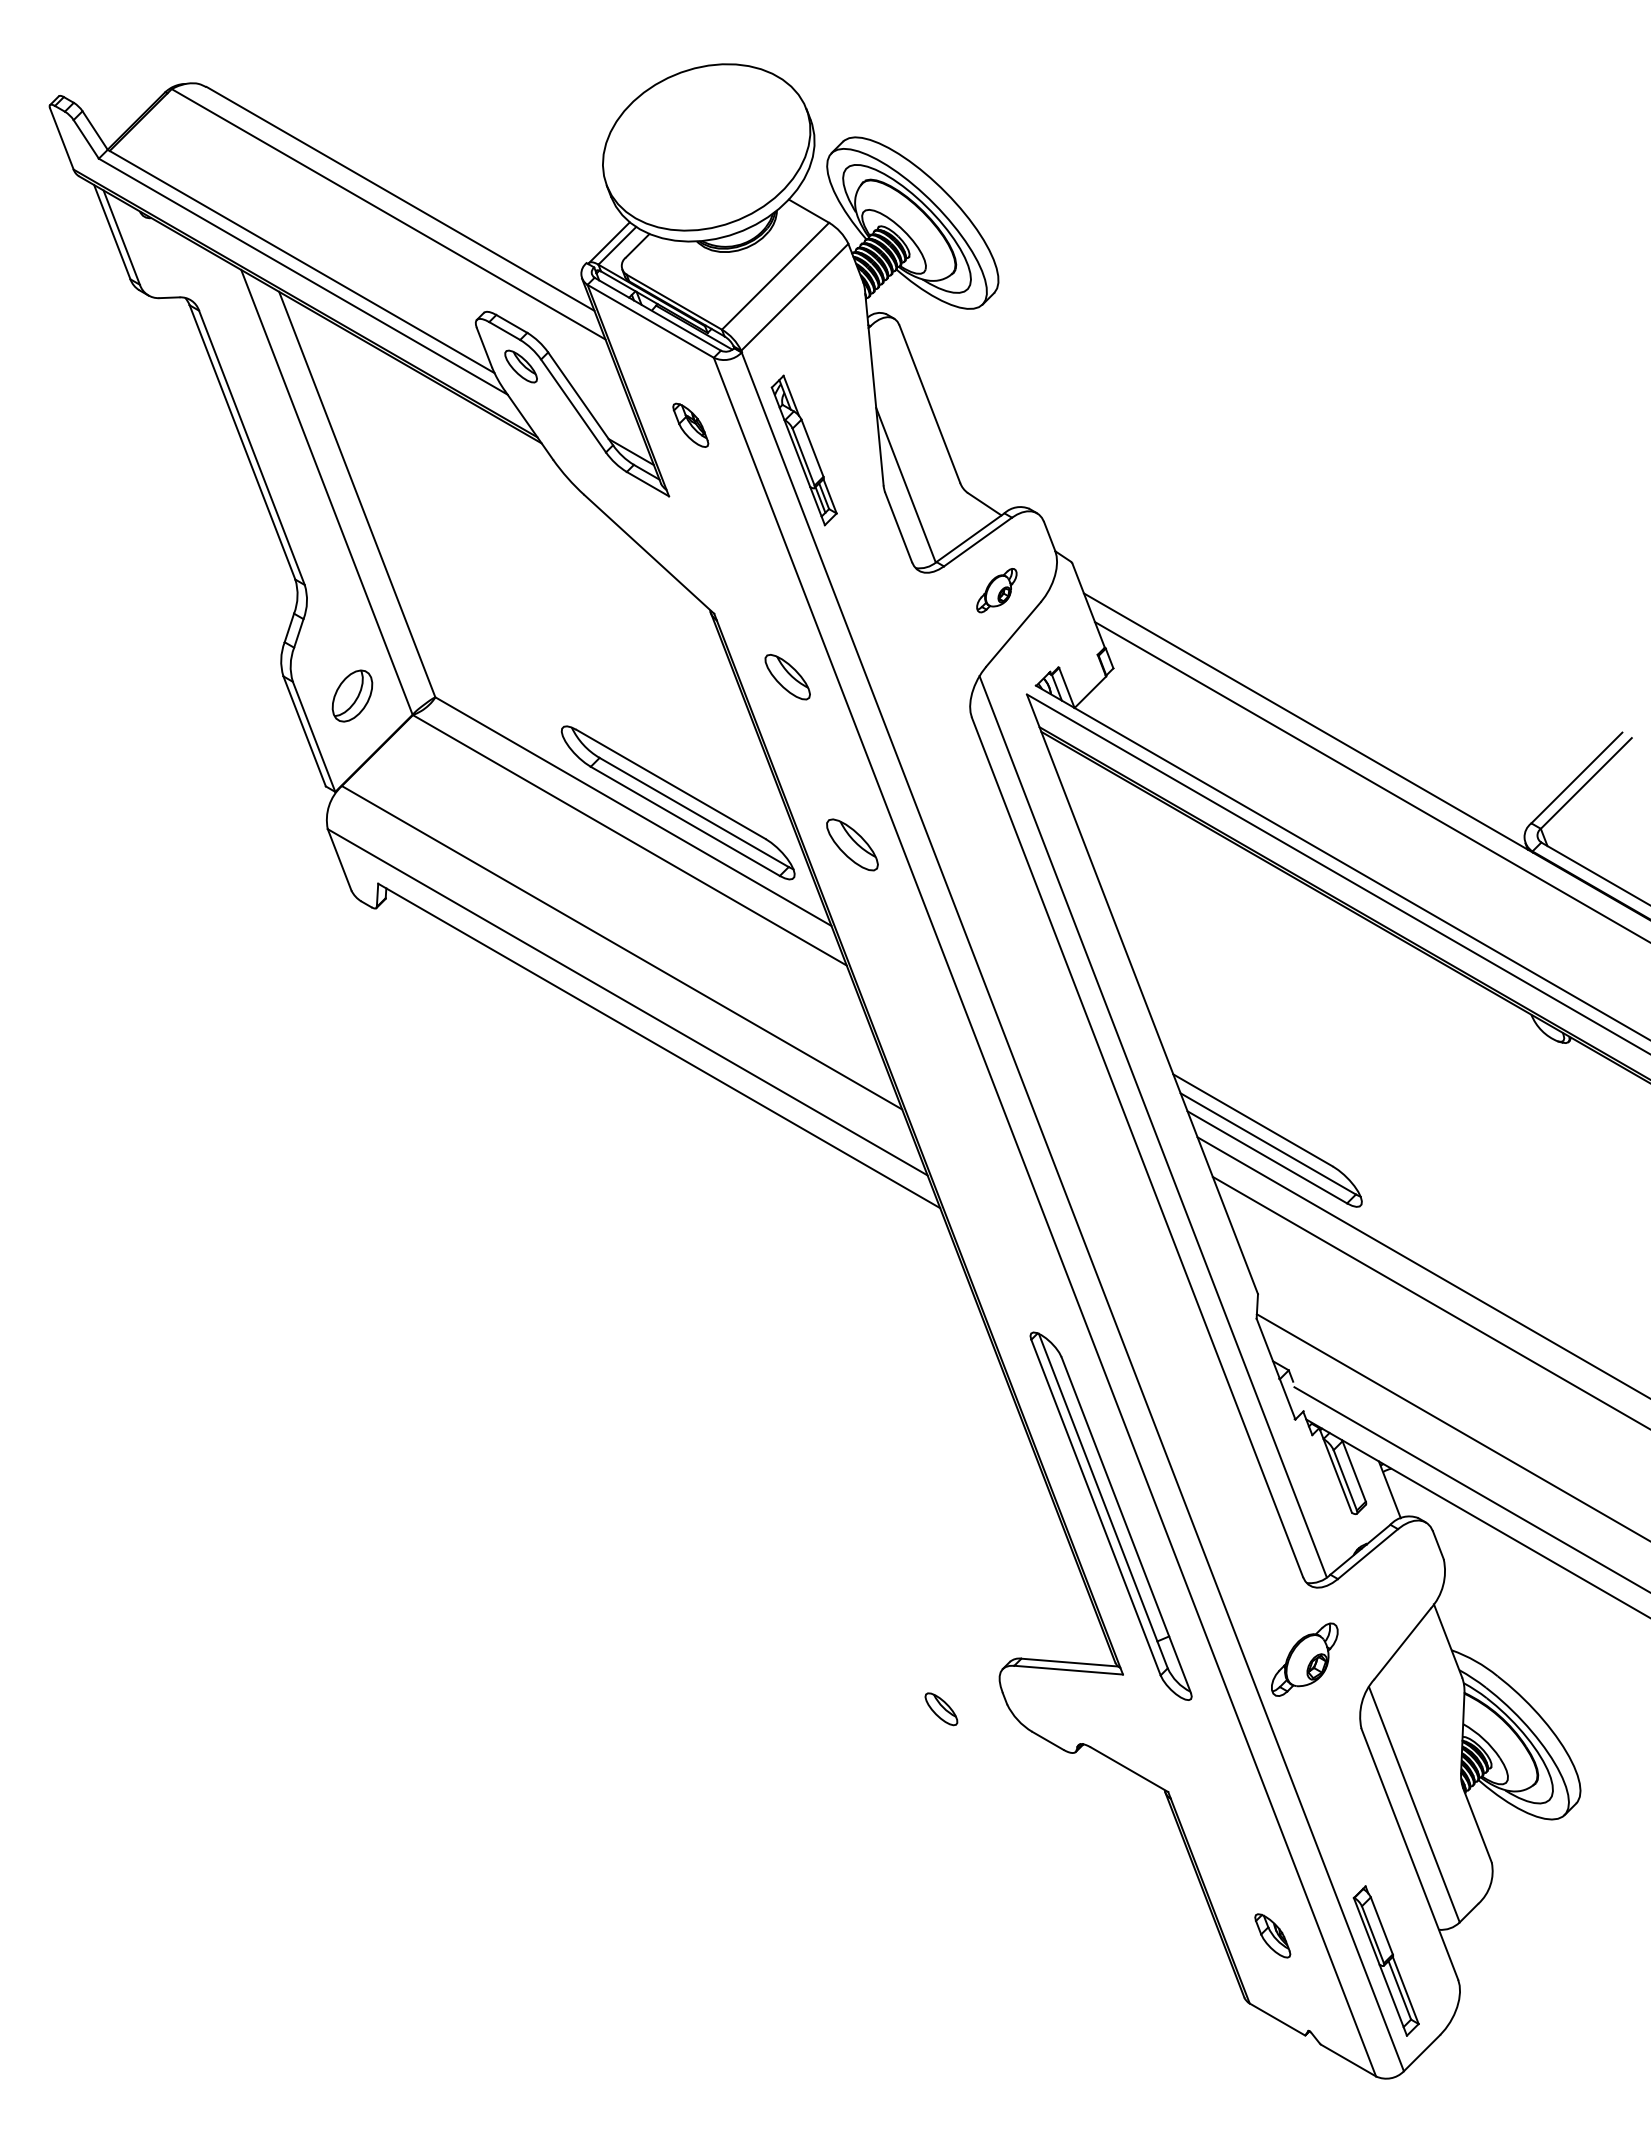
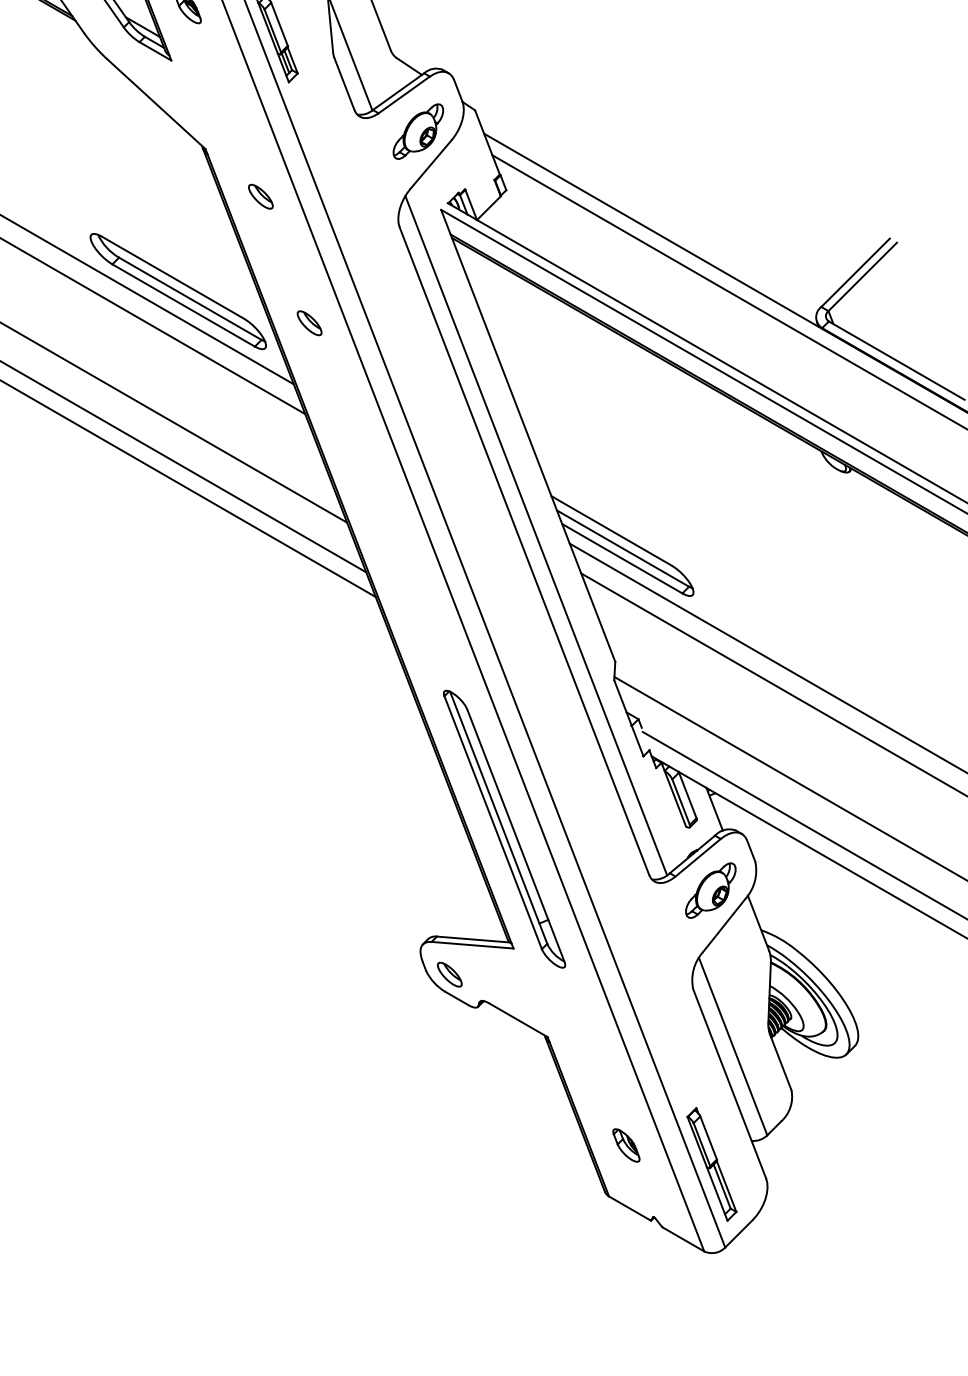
part: (996, 590) -> (418, 131), size x1.67
part: (787, 676) -> (260, 196), size x0.71
part: (852, 844) -> (309, 322), size x0.62
part: (1304, 1659) -> (710, 890), moved
part: (941, 1709) -> (449, 974), moved

